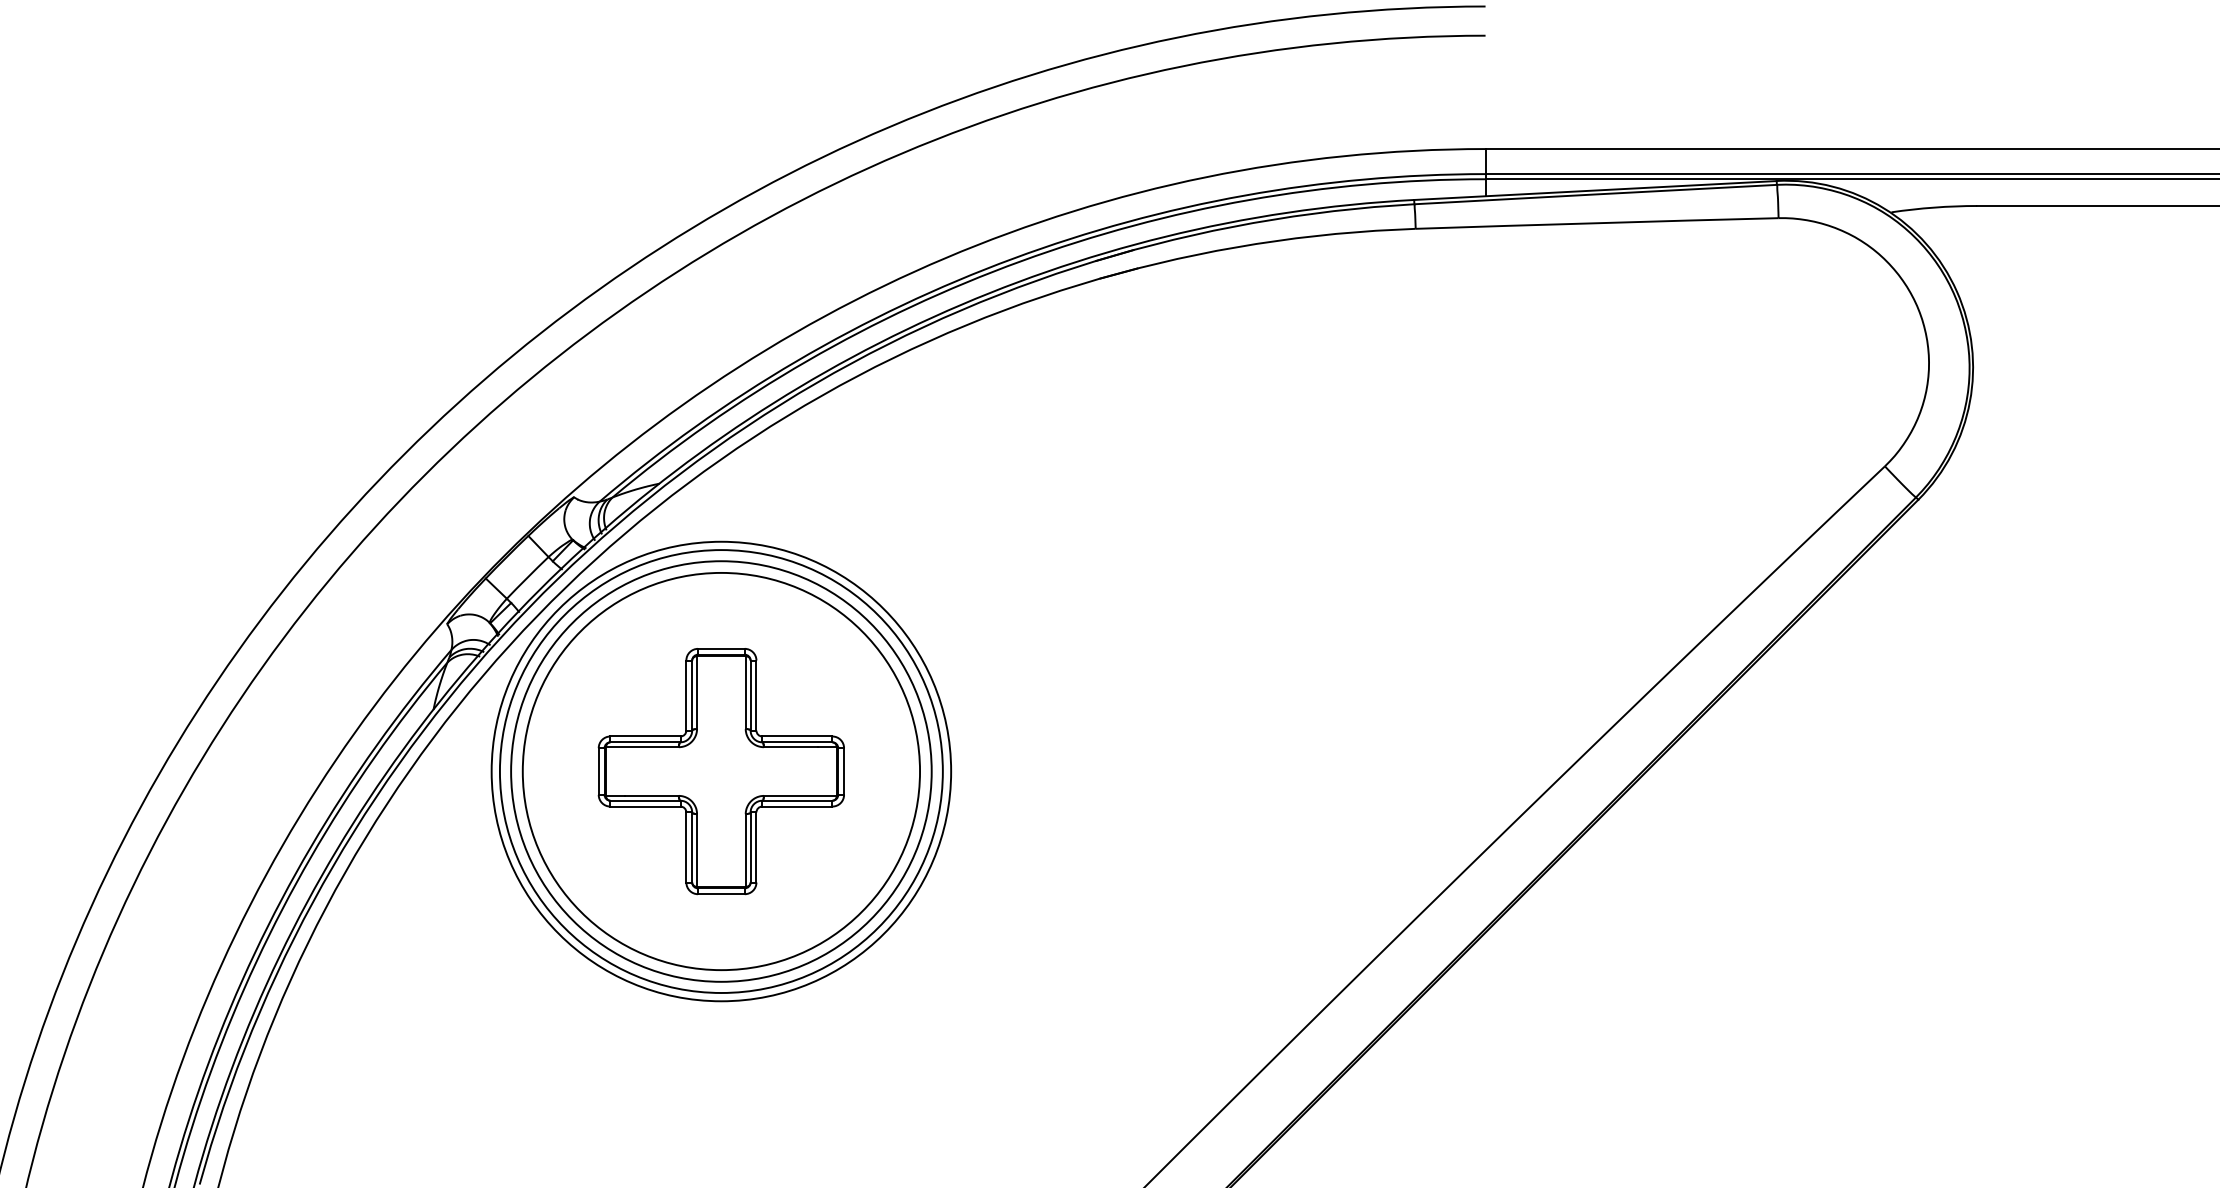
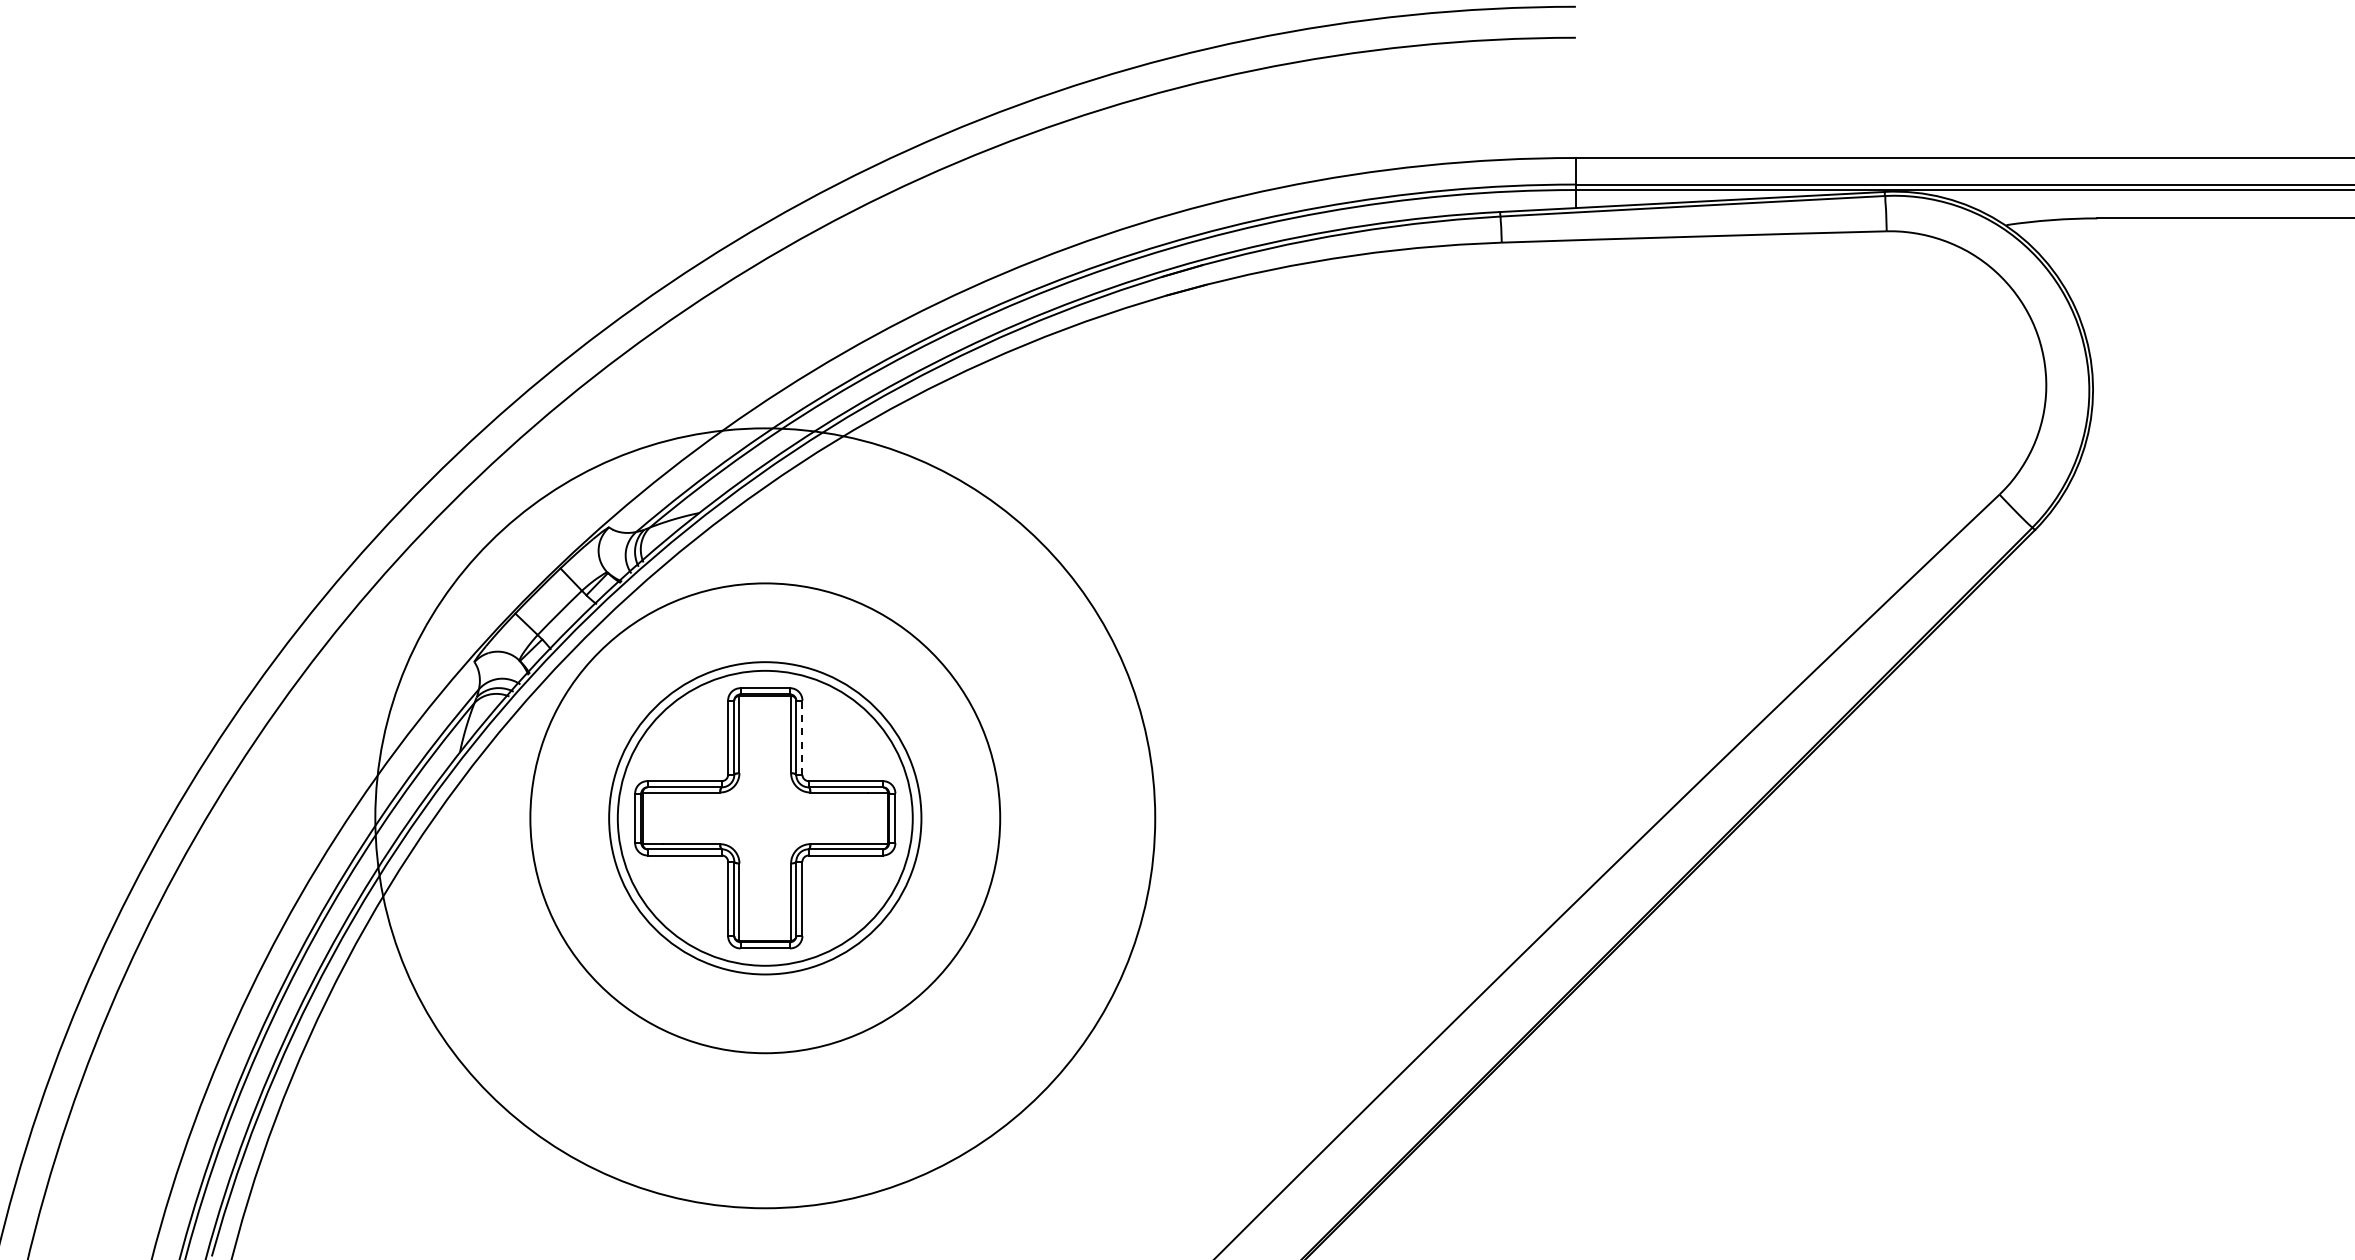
line: (756, 695) -> (802, 737), solid -> dashed
circle: (720, 771) -> (764, 818), size x0.7
circle: (721, 771) -> (765, 818), size x0.7
circle: (721, 771) -> (765, 818), size x1.6

